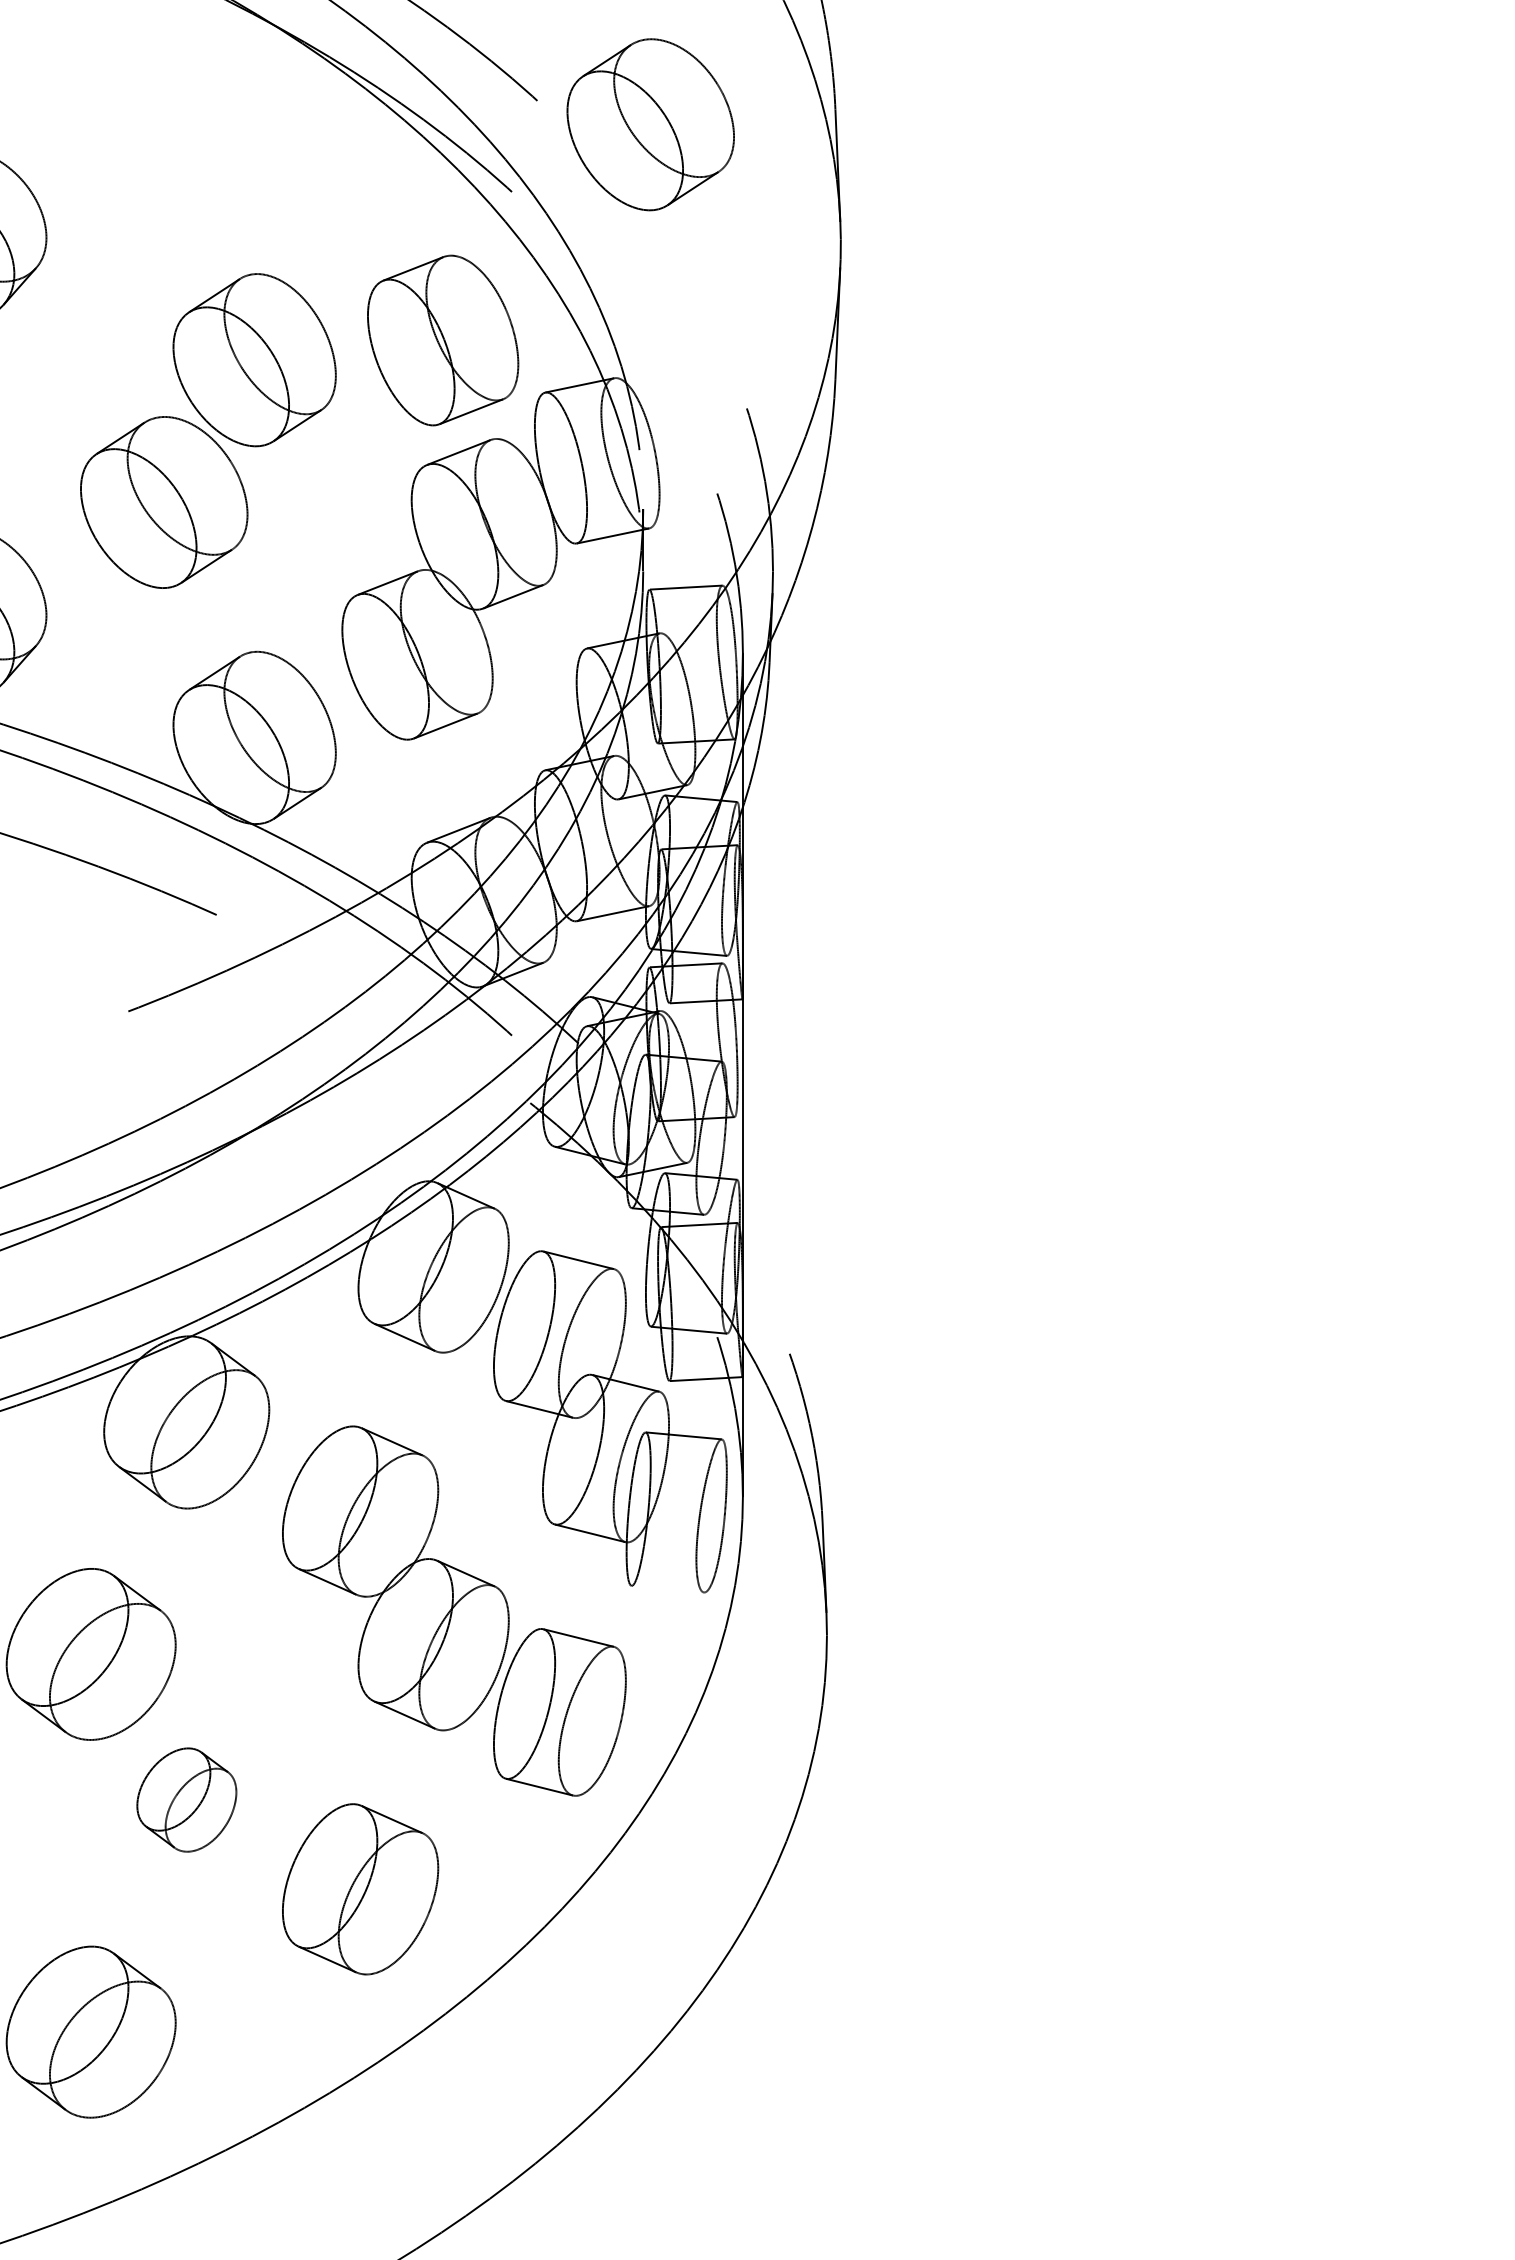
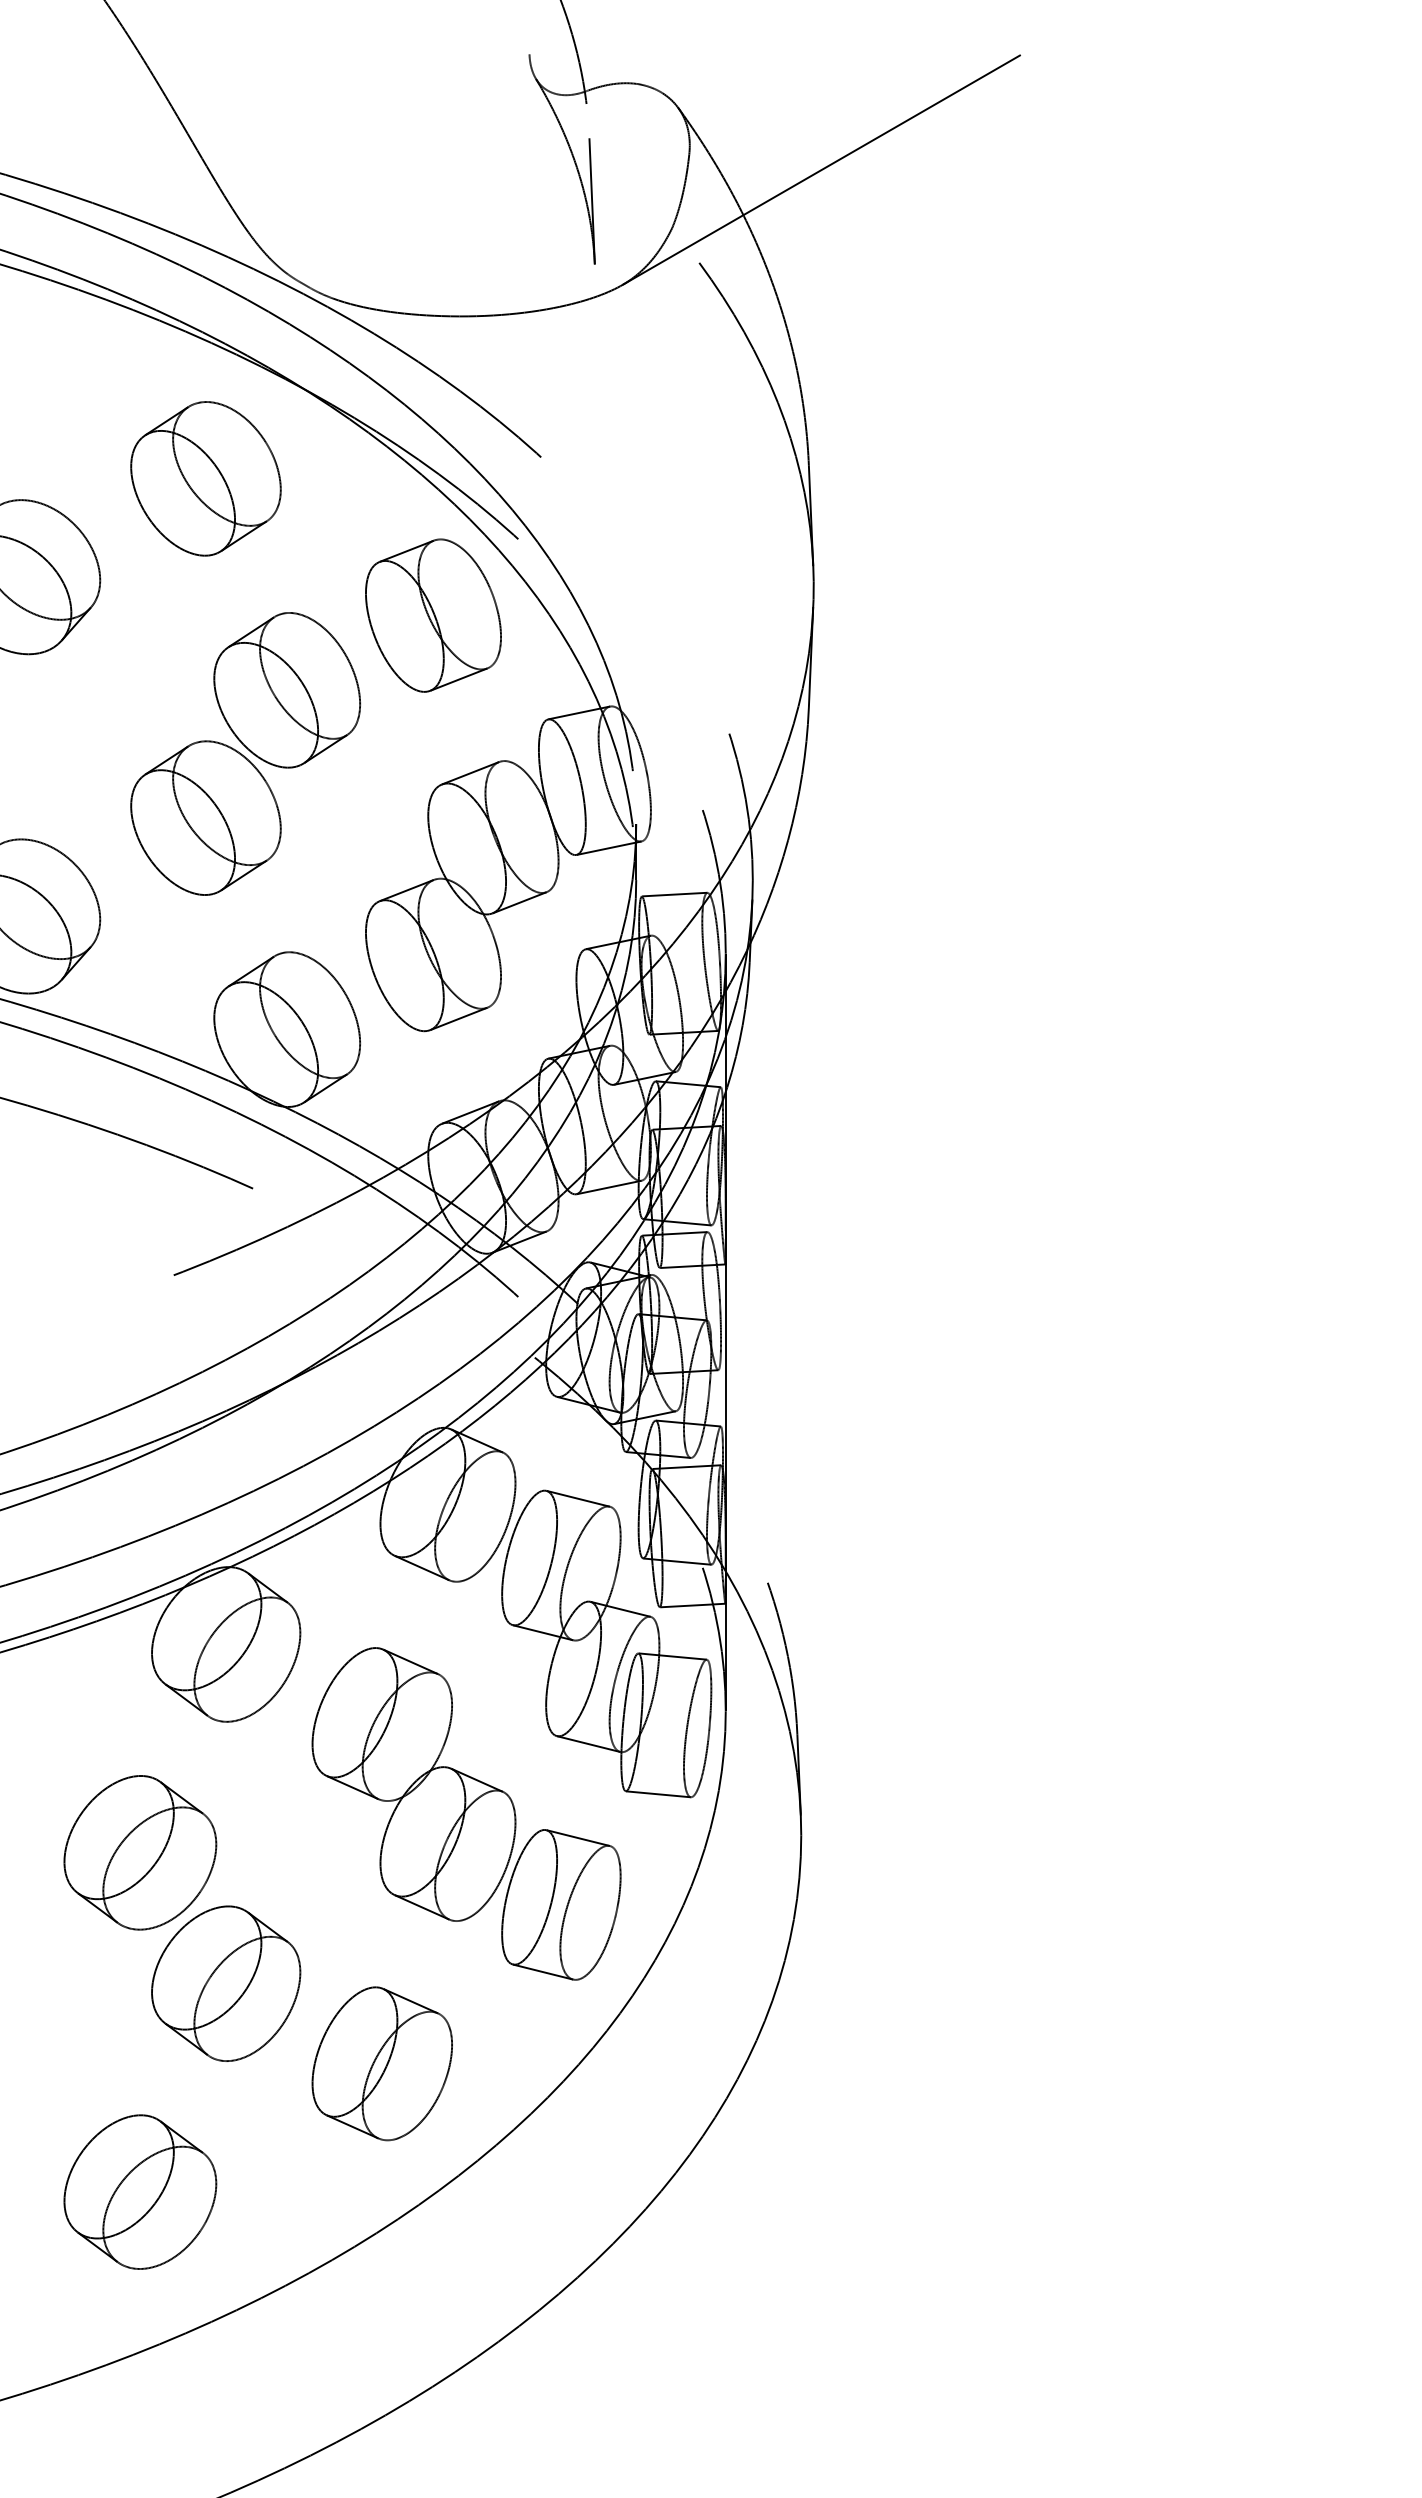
part: (650, 124) -> (205, 478), moved
part: (443, 340) -> (433, 615), moved
line: (666, 1589) -> (657, 1794), added
part: (187, 1799) -> (226, 1983), size x1.67

